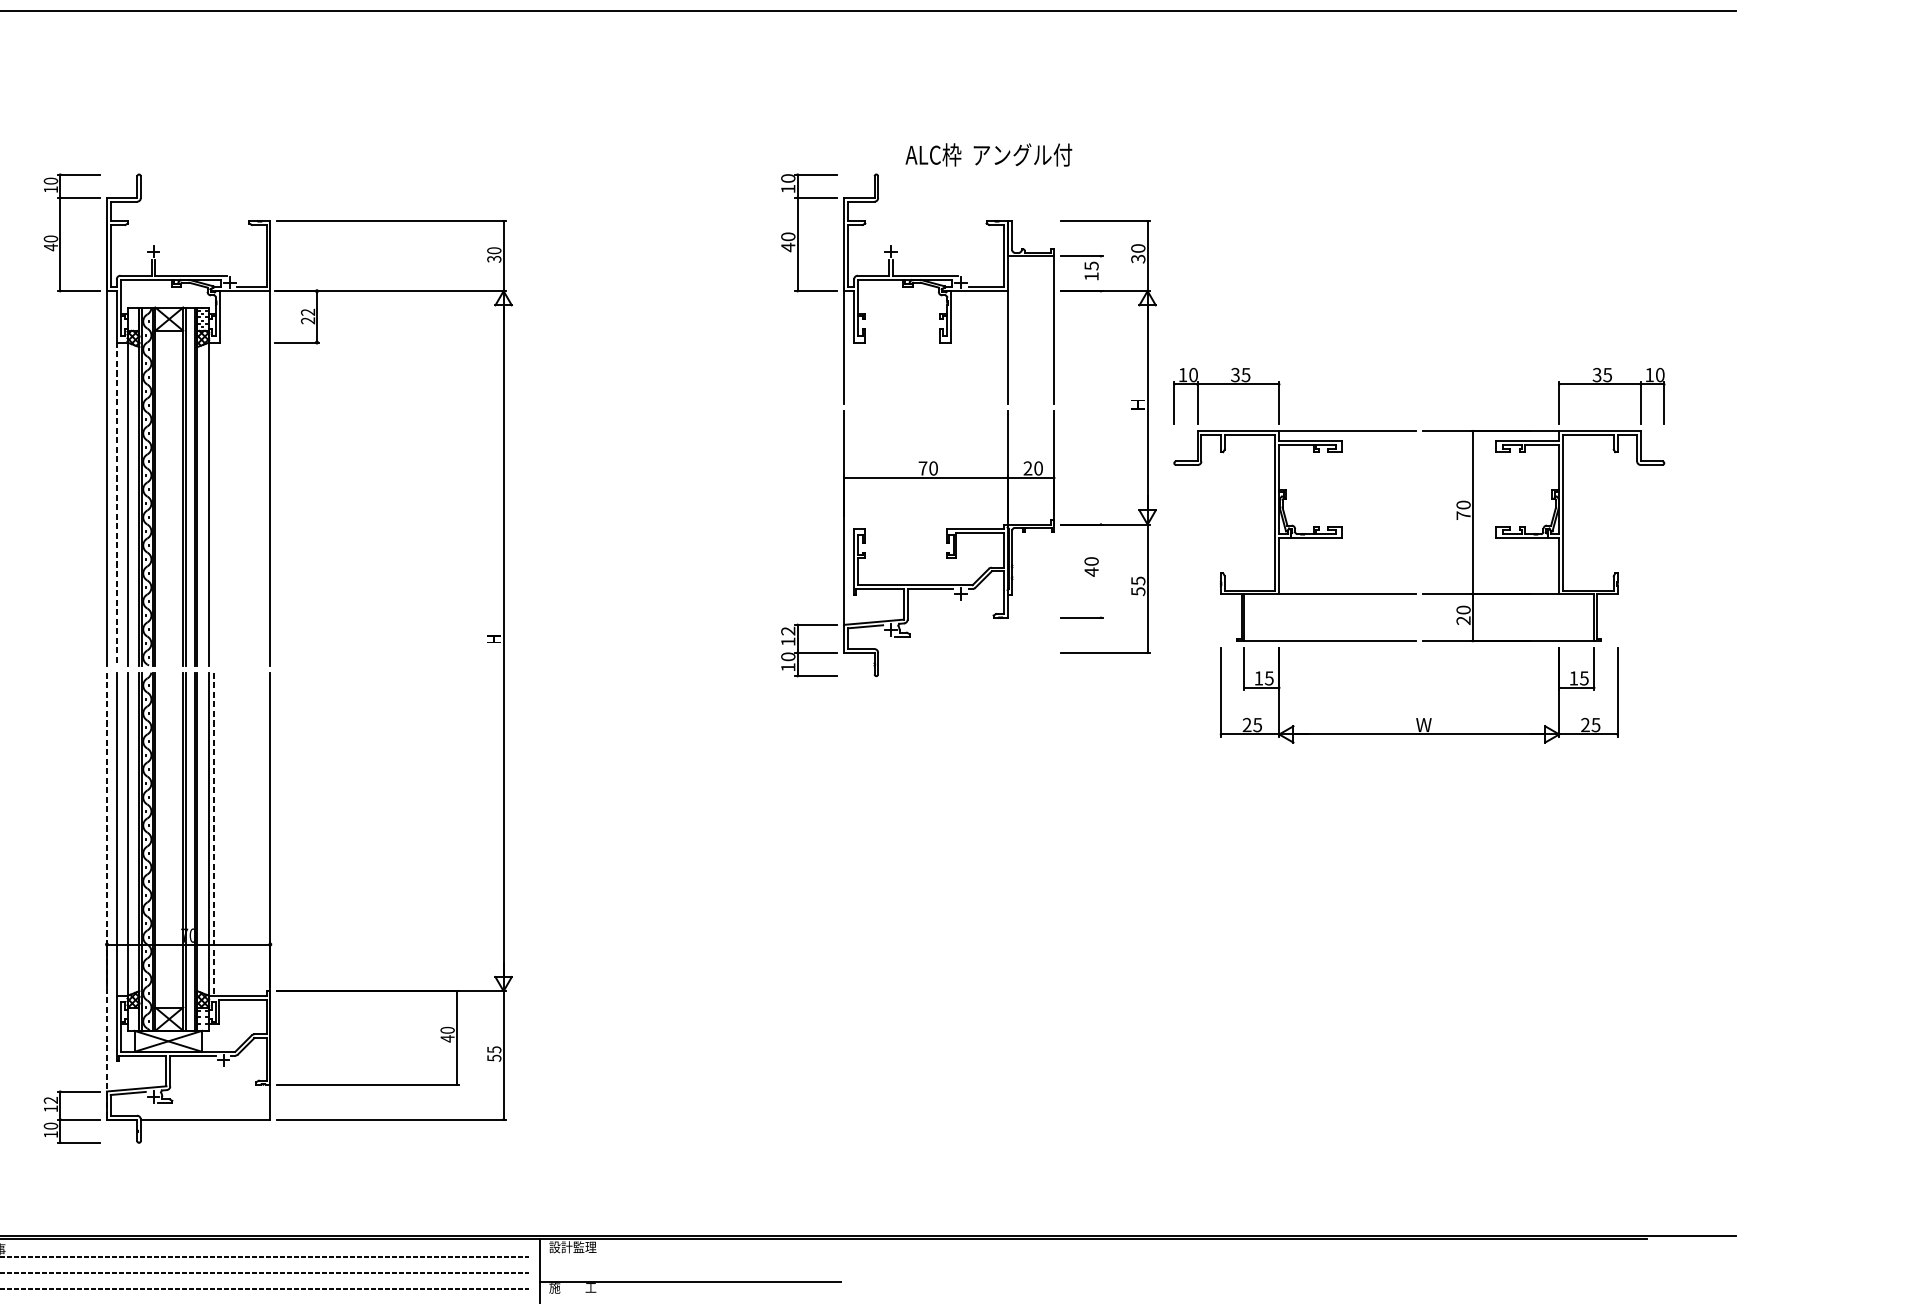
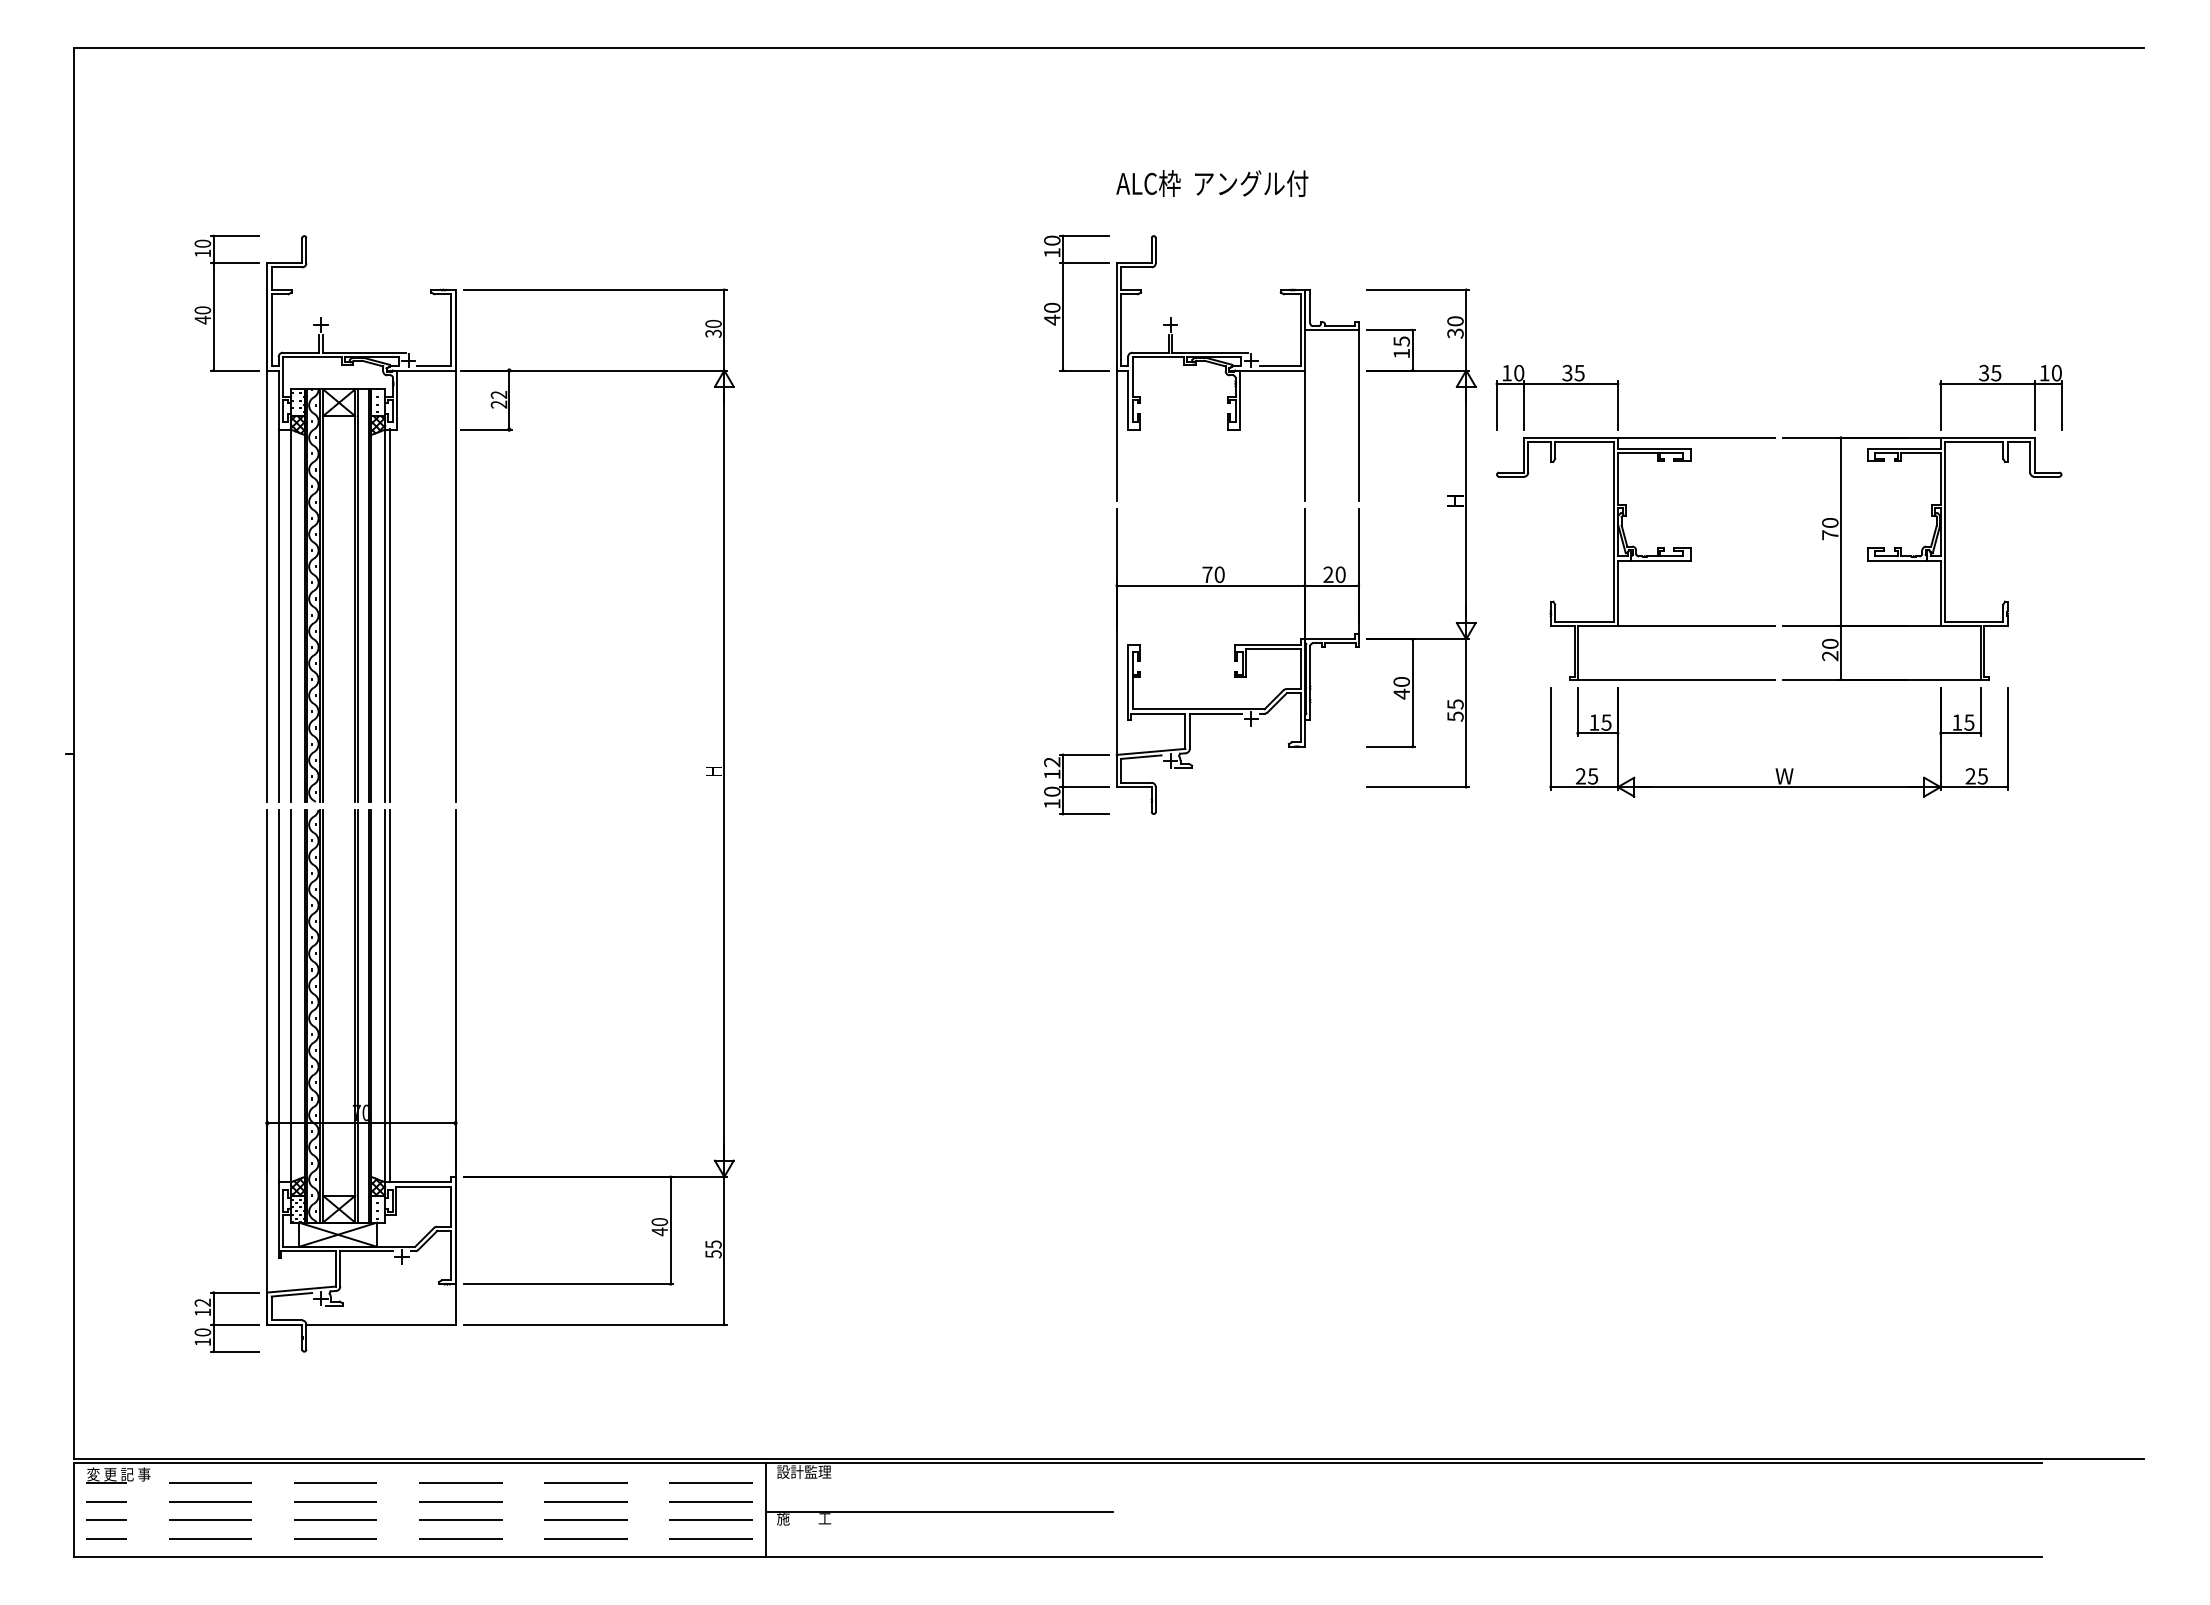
text: (988, 154) -> (1212, 183), moved
line: (1100, 273) -> (1412, 350), added
line: (213, 502) -> (390, 614), added
line: (116, 503) -> (278, 615), dashed -> solid
line: (1100, 570) -> (1412, 692), added
part: (1416, 594) -> (1775, 625), moved
line: (213, 834) -> (390, 996), dashed -> solid
line: (107, 896) -> (267, 1067), dashed -> solid

